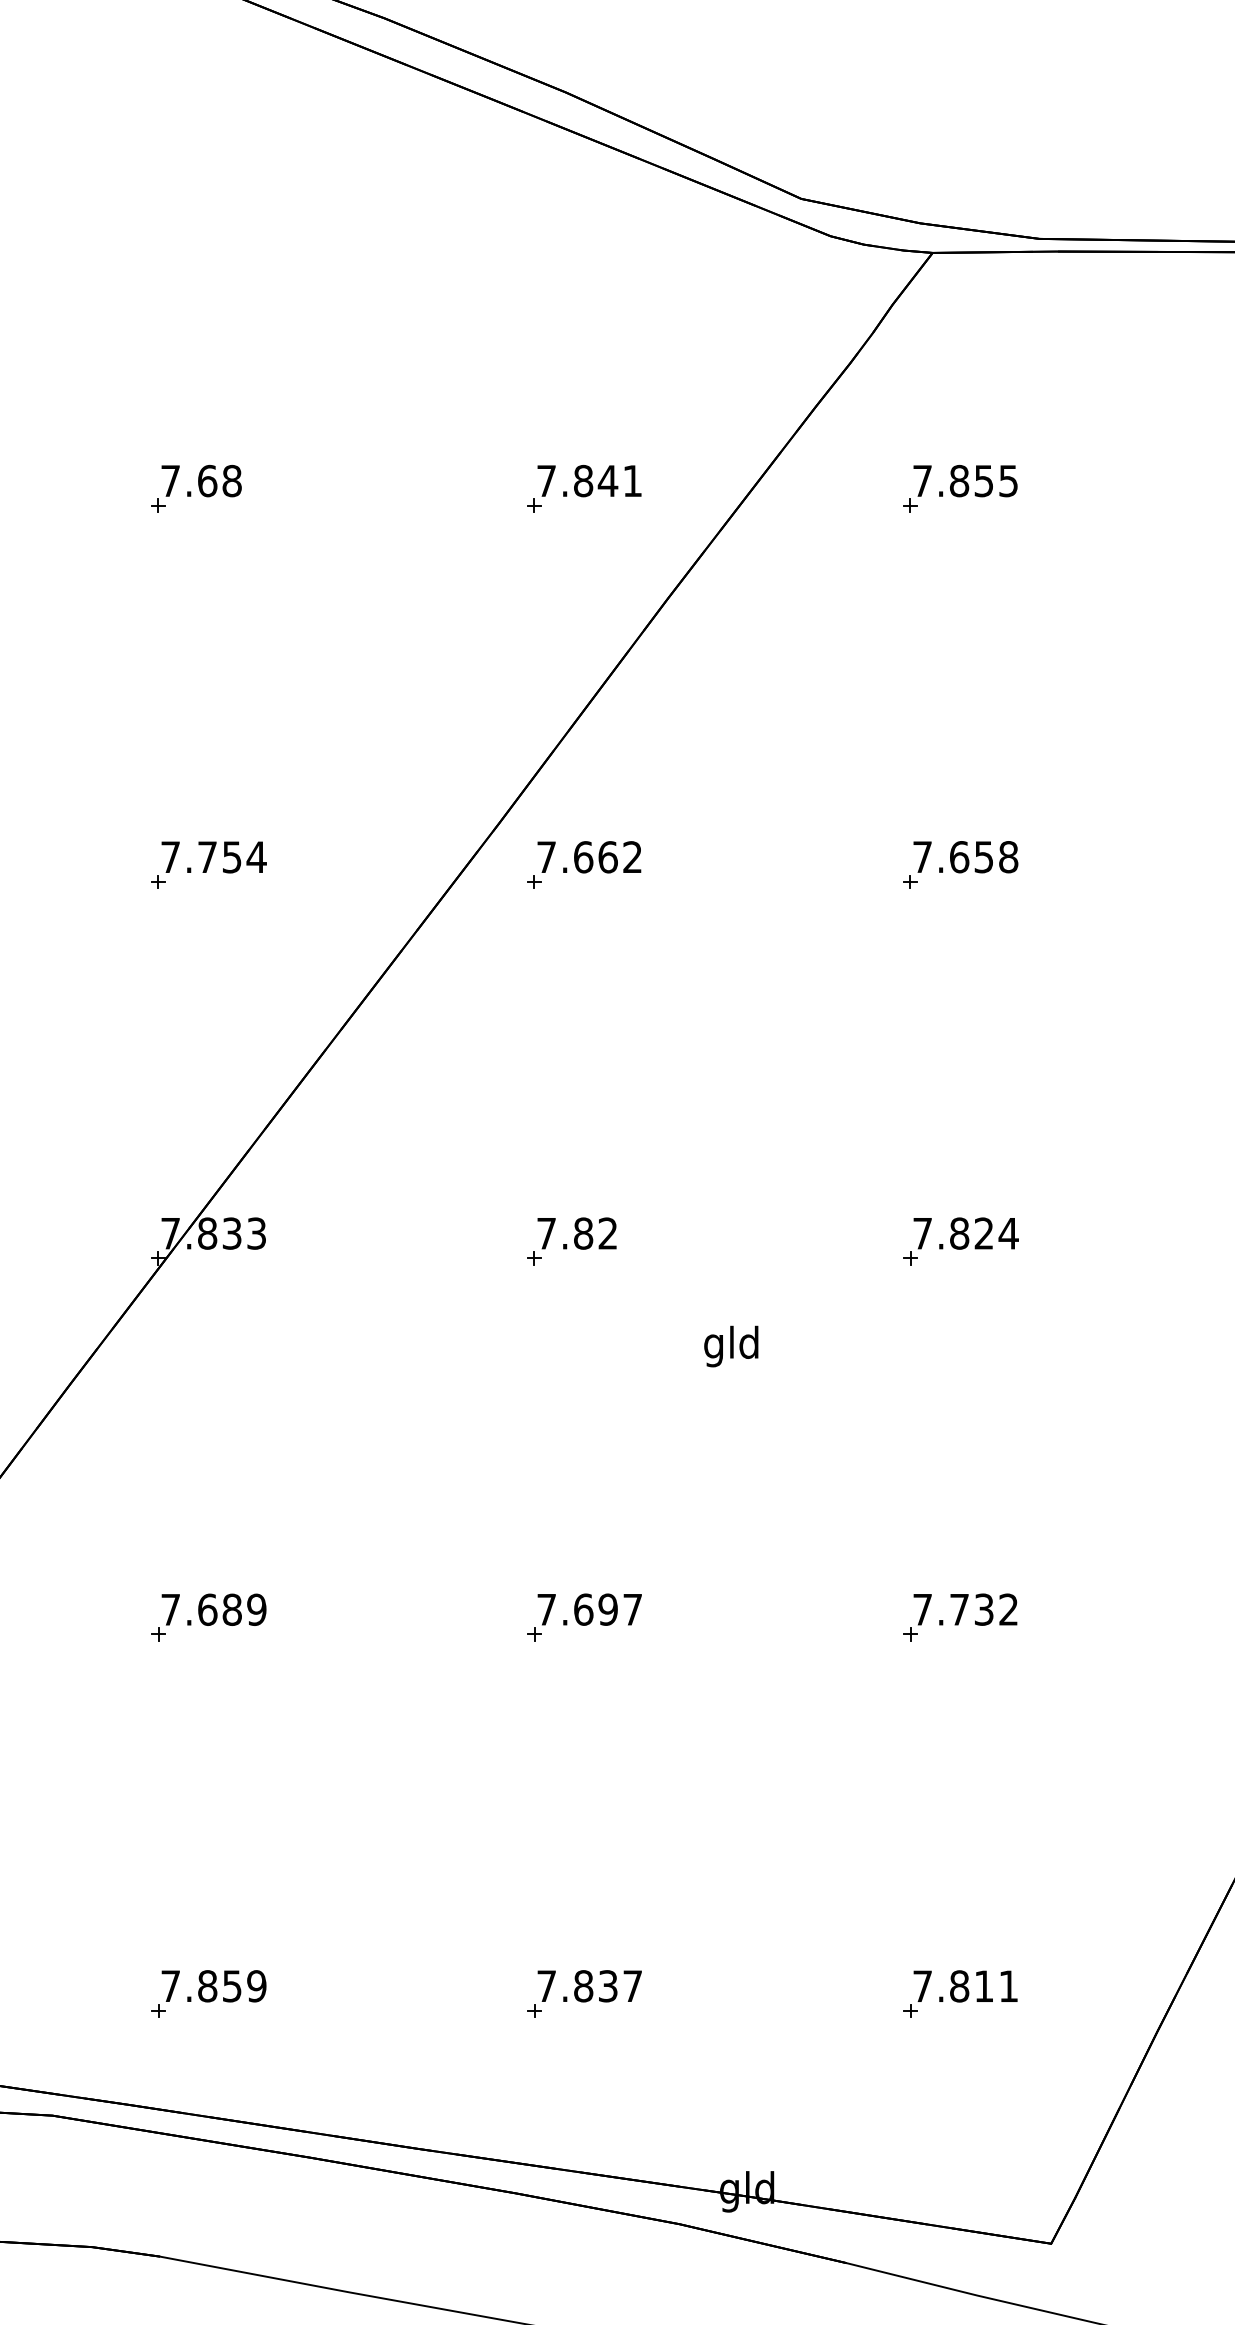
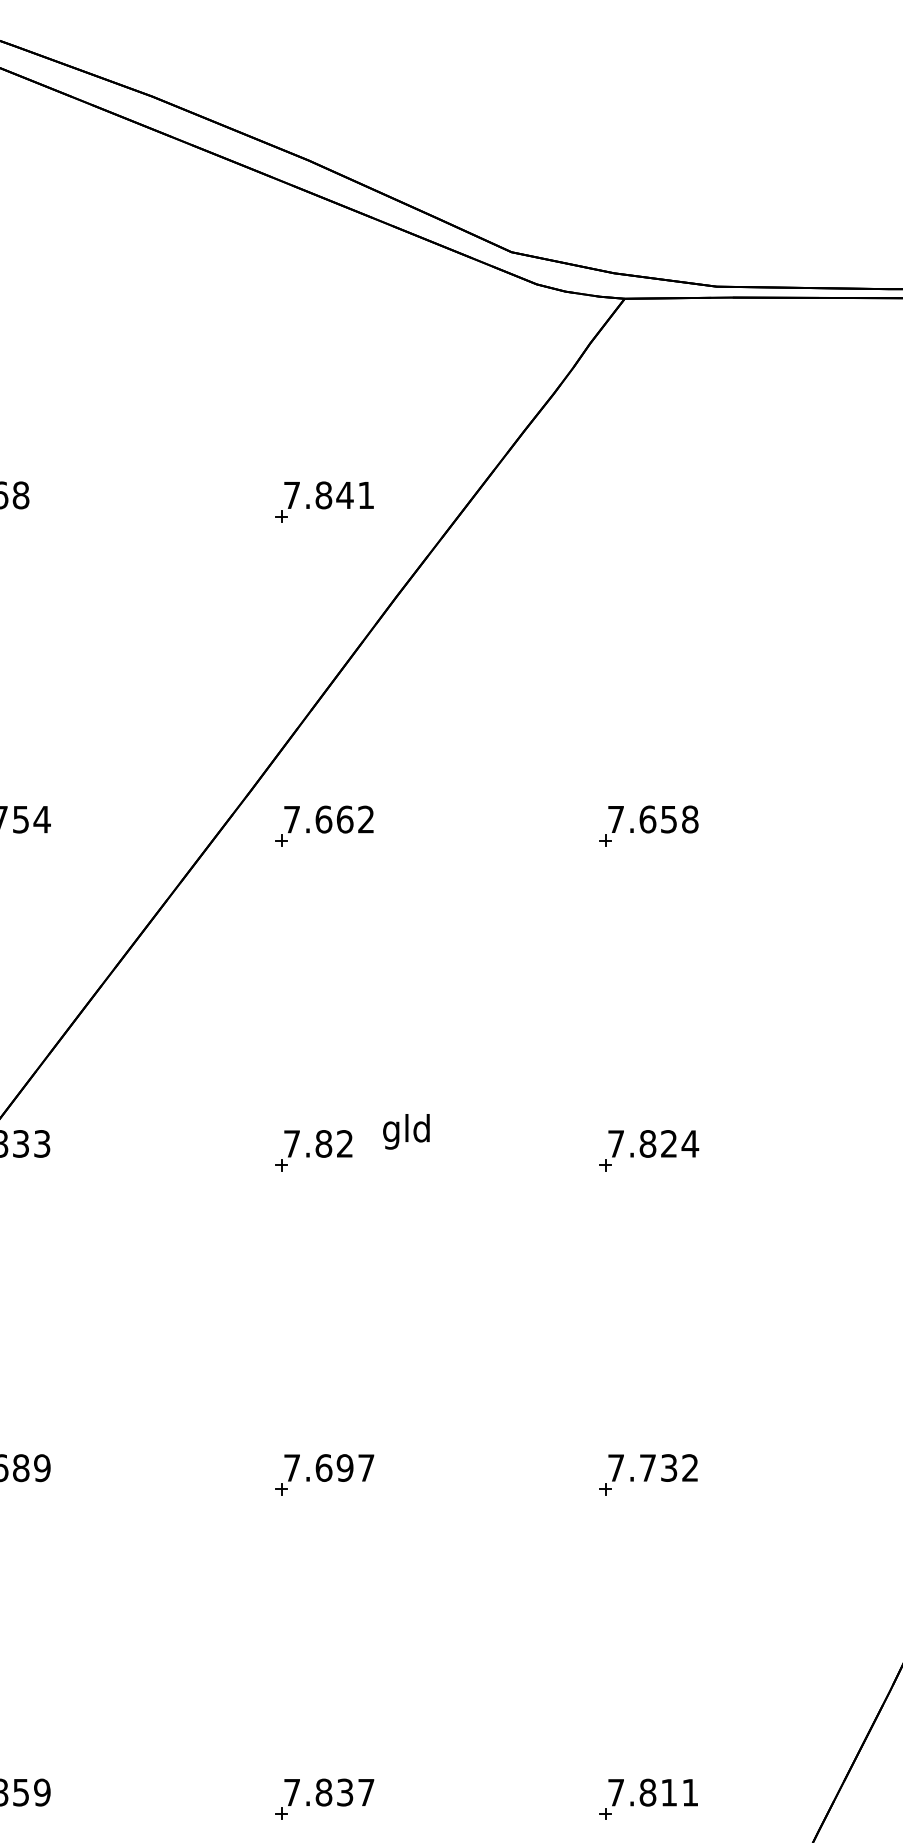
part: (960, 488) -> (648, 501), removed
text: (731, 1346) -> (406, 1131), moved

